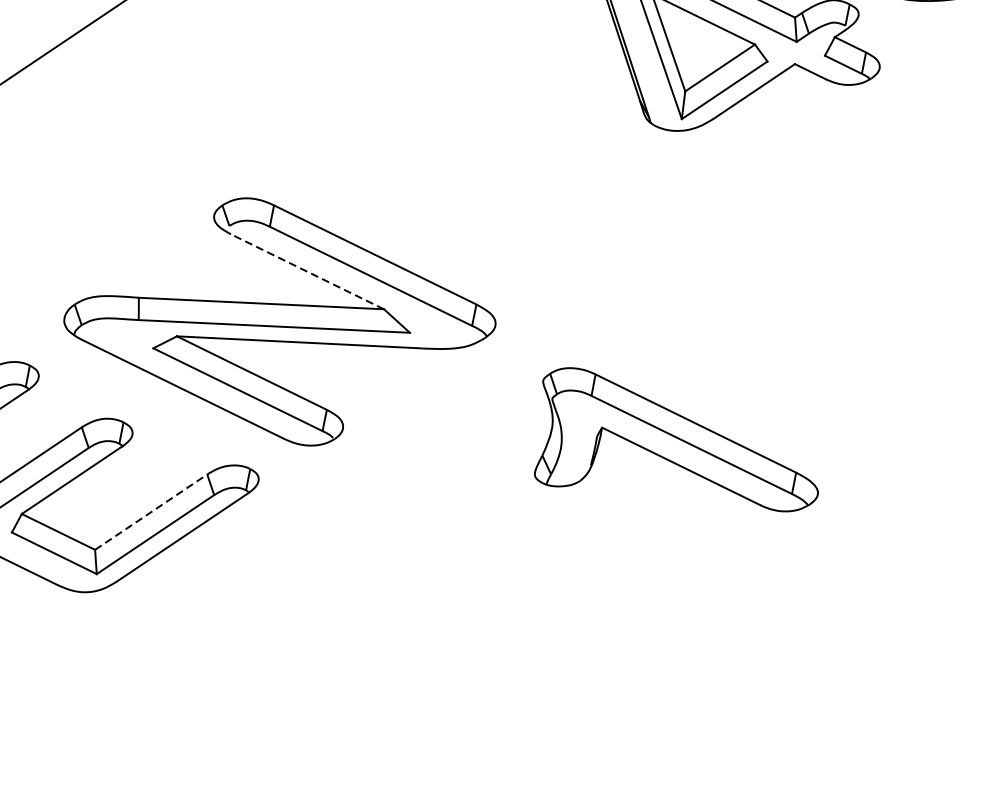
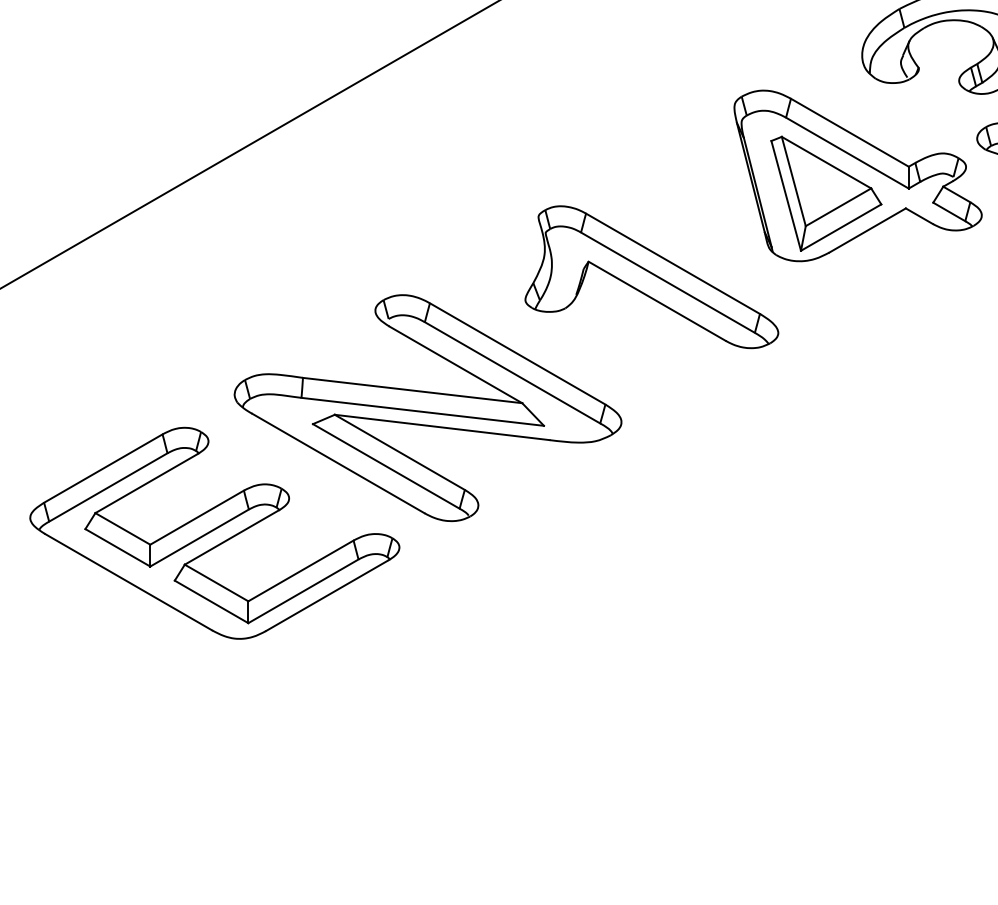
line: (307, 271) -> (455, 364), dashed -> solid
part: (673, 440) -> (651, 277), moved
line: (150, 511) -> (300, 570), dashed -> solid

